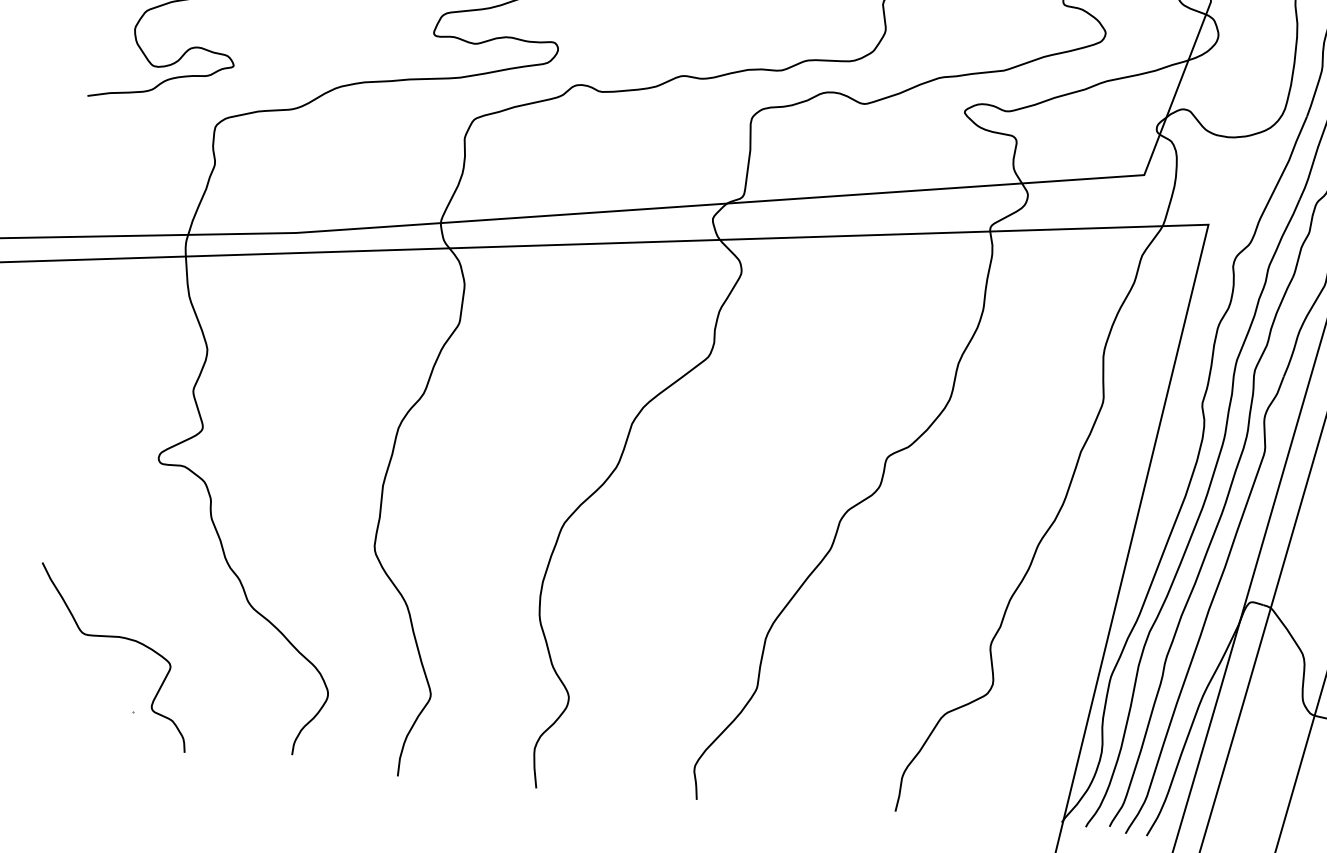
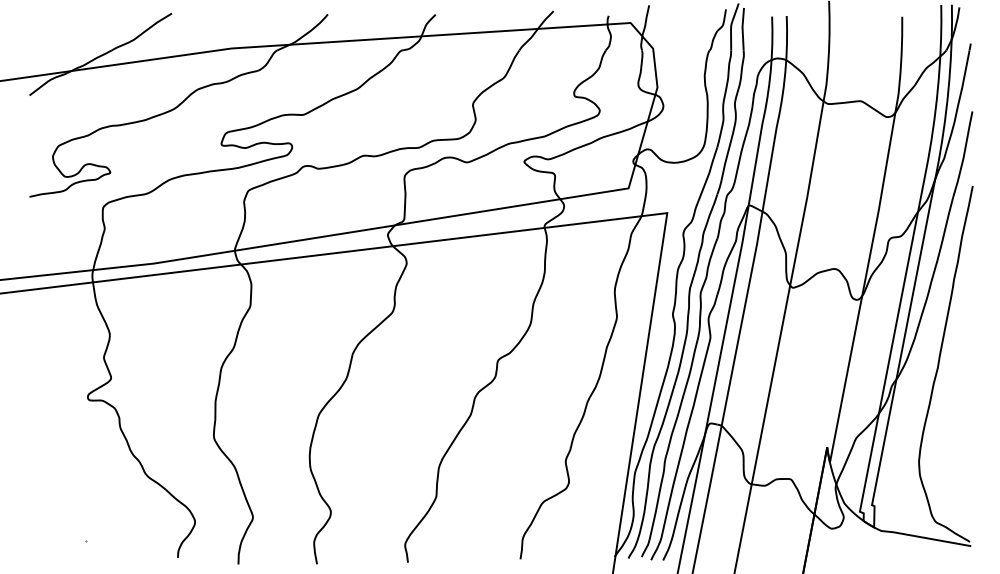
curve: (110, 638) -> (69, 501), removed

